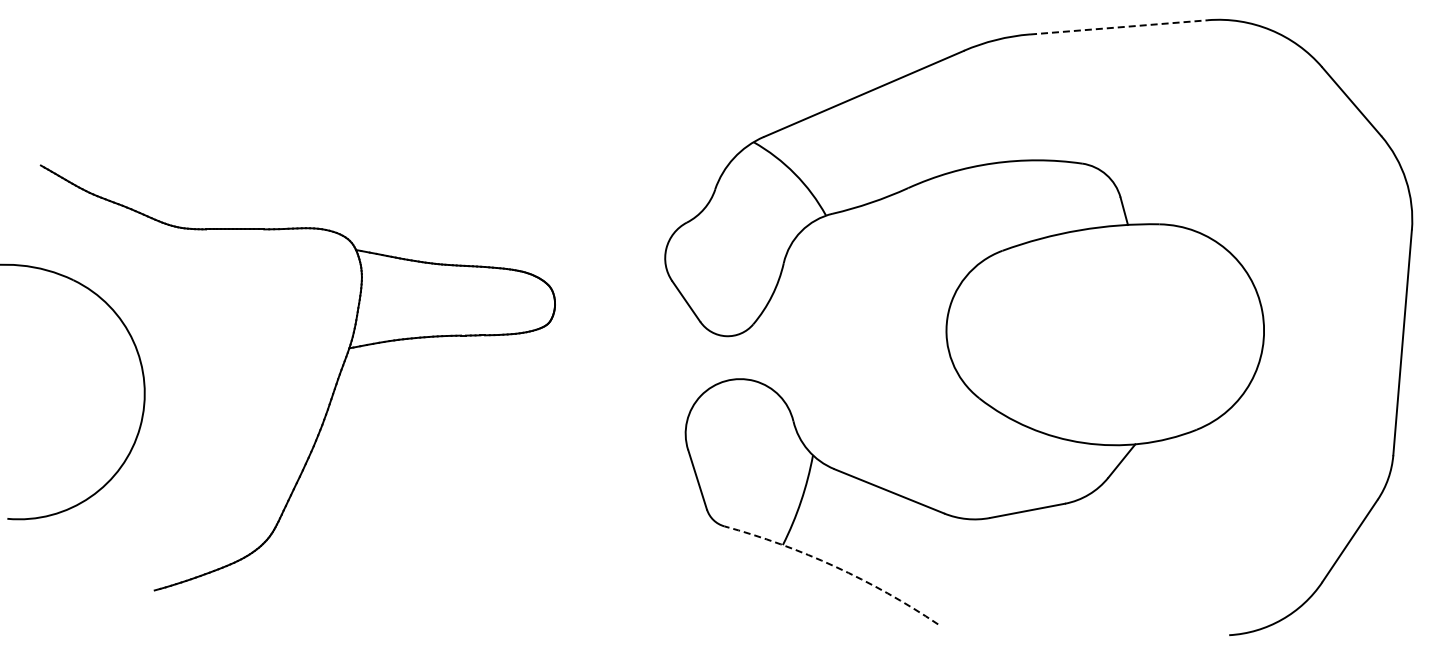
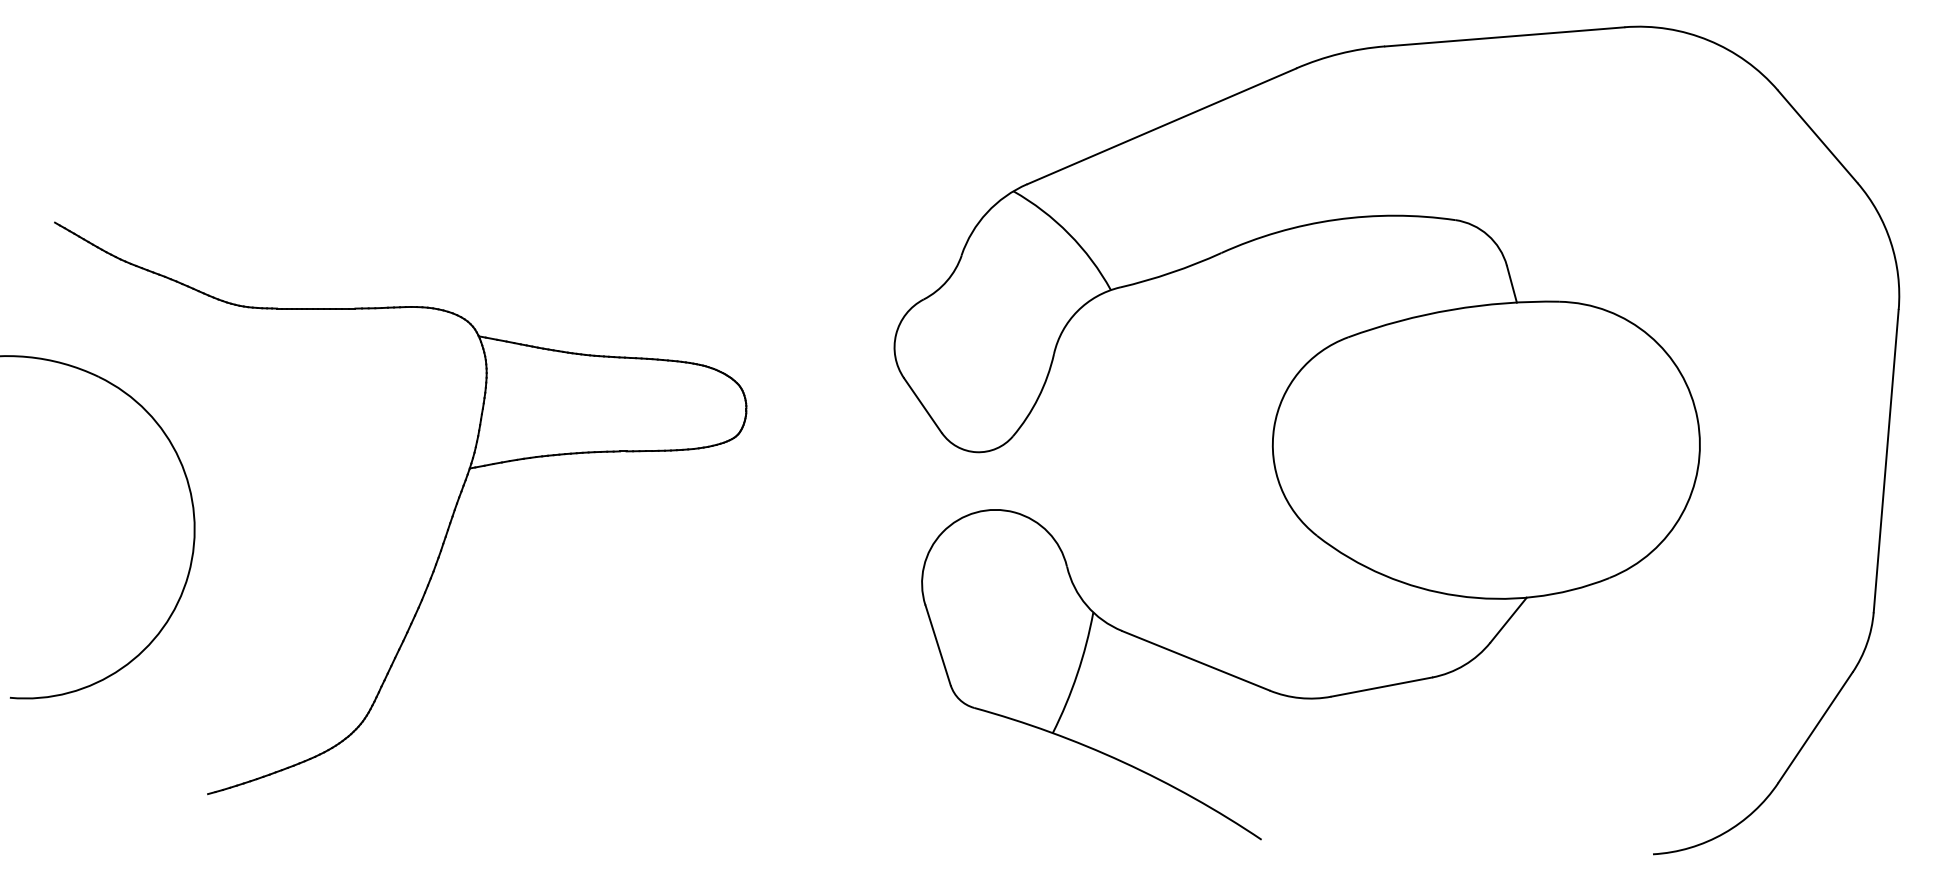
line: (1119, 27) -> (1505, 37), dashed -> solid
arc: (835, 566) -> (1123, 761), dashed -> solid

